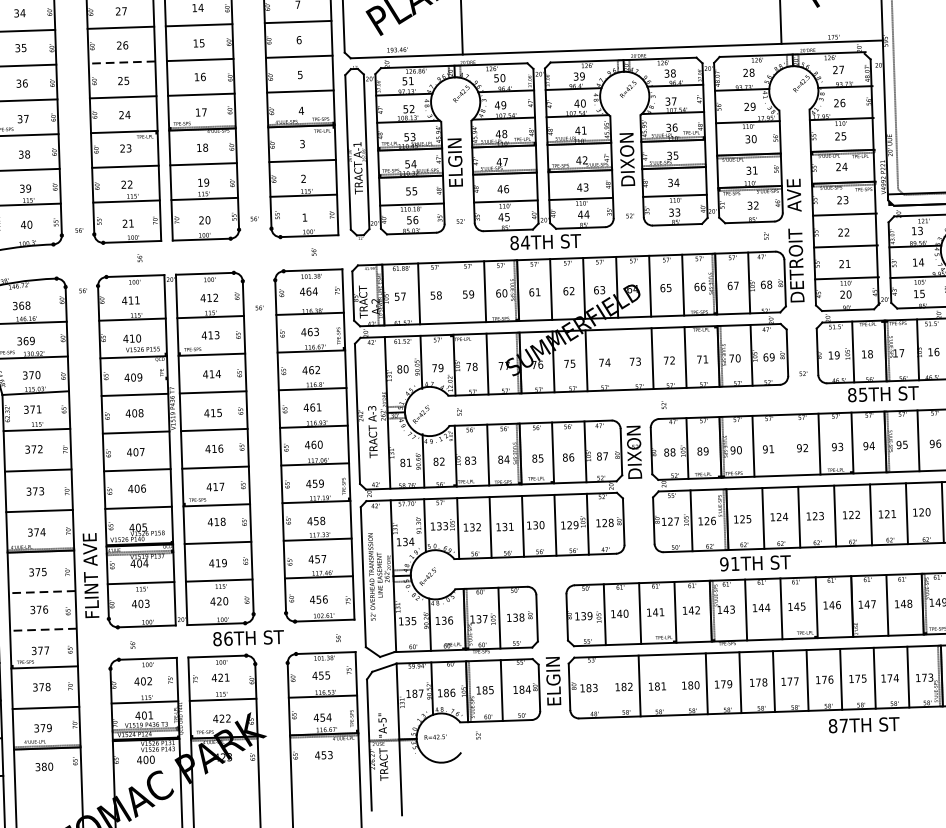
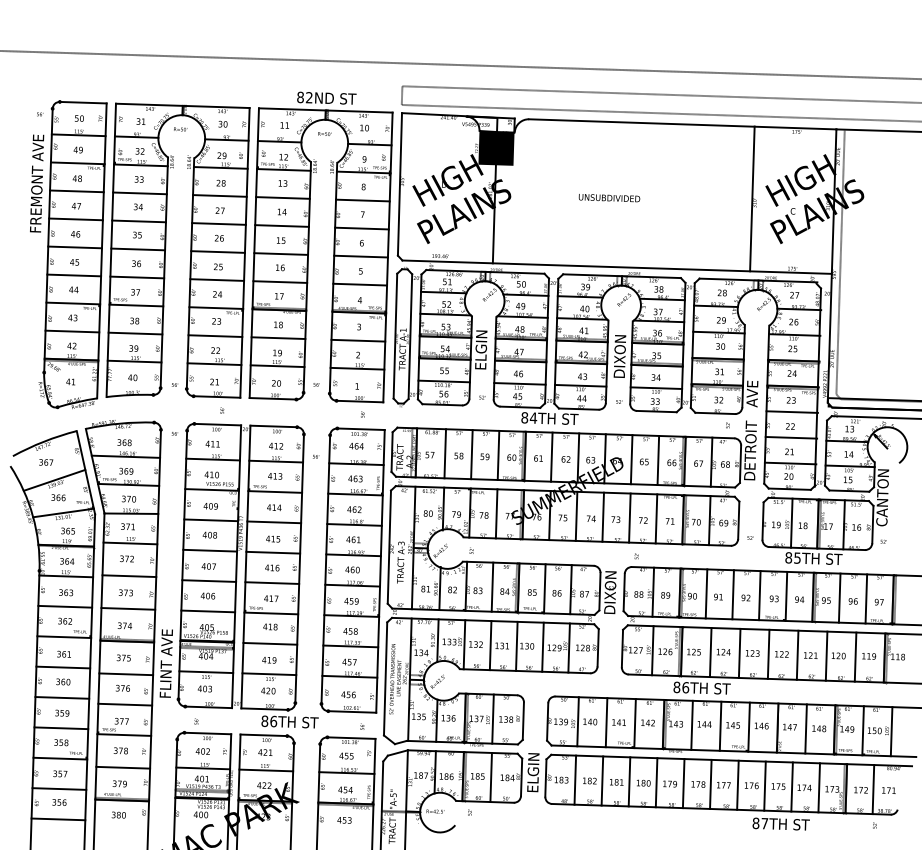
line: (122, 63) -> (218, 252), dashed -> solid
line: (451, 292) -> (471, 454), added
line: (618, 358) -> (602, 516), added
line: (785, 444) -> (732, 594), added
text: (729, 564) -> (681, 687), 91TH -> 86TH
line: (42, 592) -> (126, 674), dashed -> solid
line: (43, 629) -> (125, 704), dashed -> solid
line: (673, 684) -> (629, 781), added
line: (606, 686) -> (575, 779), added

